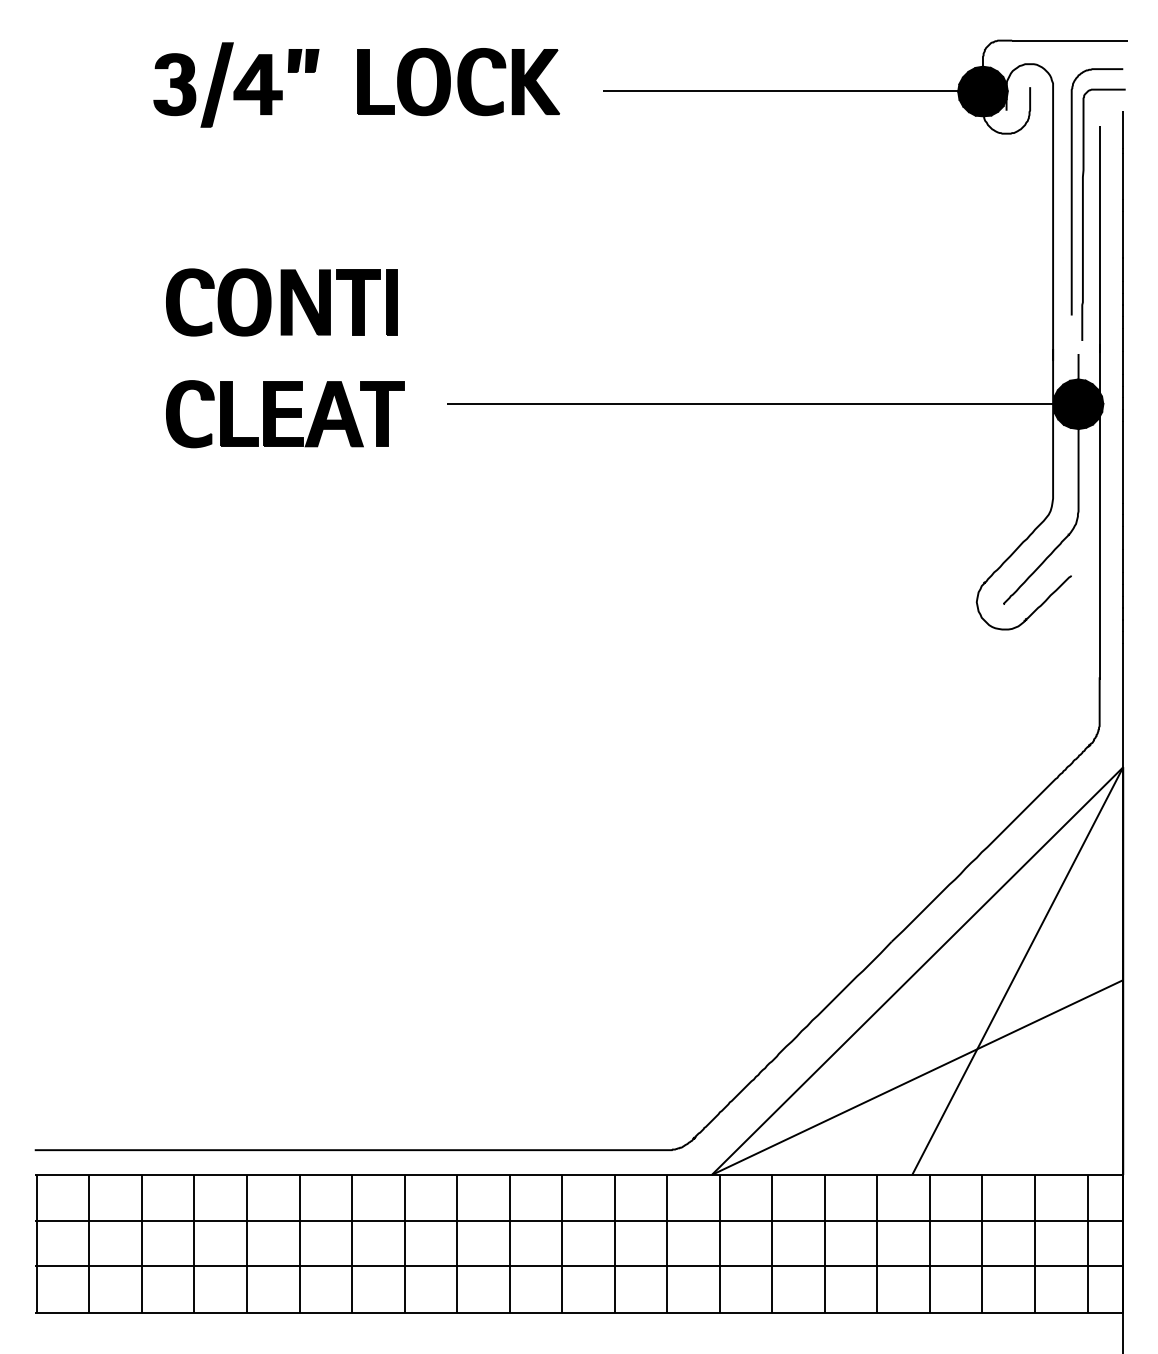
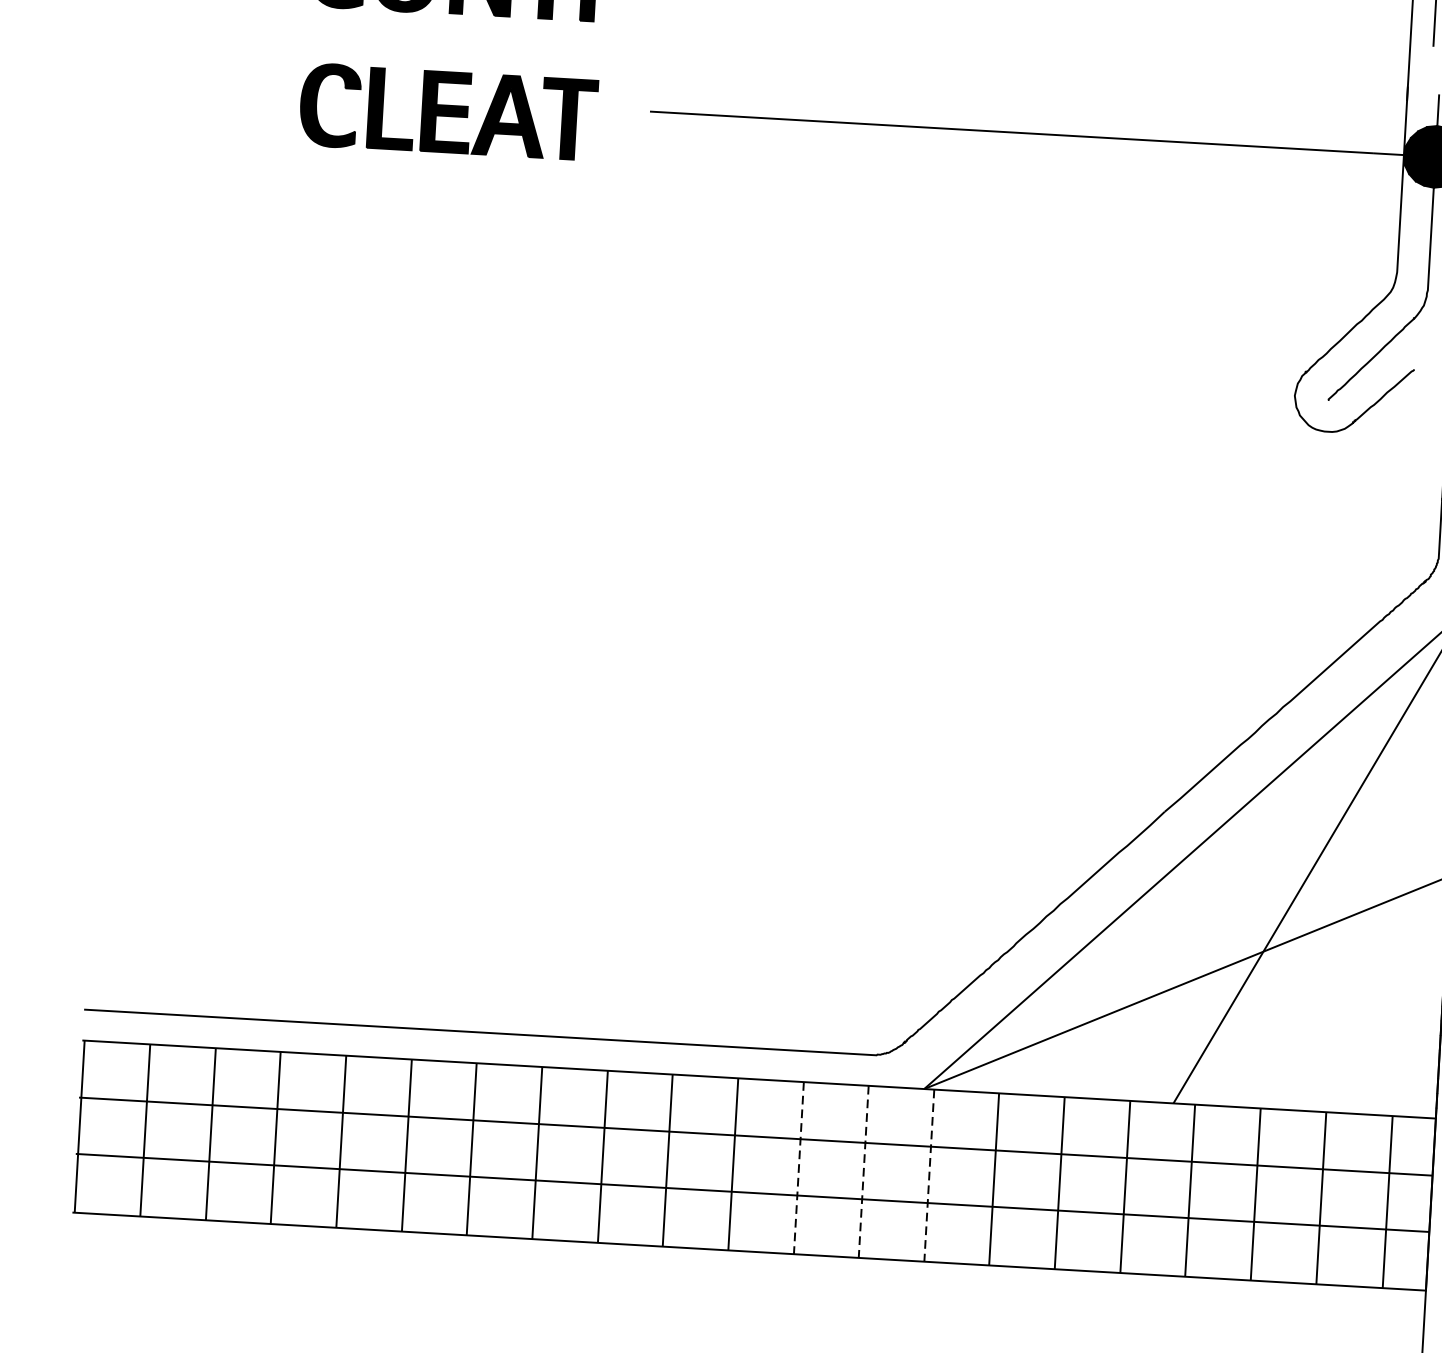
line: (614, 1244) -> (798, 1168), solid -> dashed
line: (667, 1244) -> (864, 1172), solid -> dashed
line: (719, 1244) -> (928, 1176), solid -> dashed

